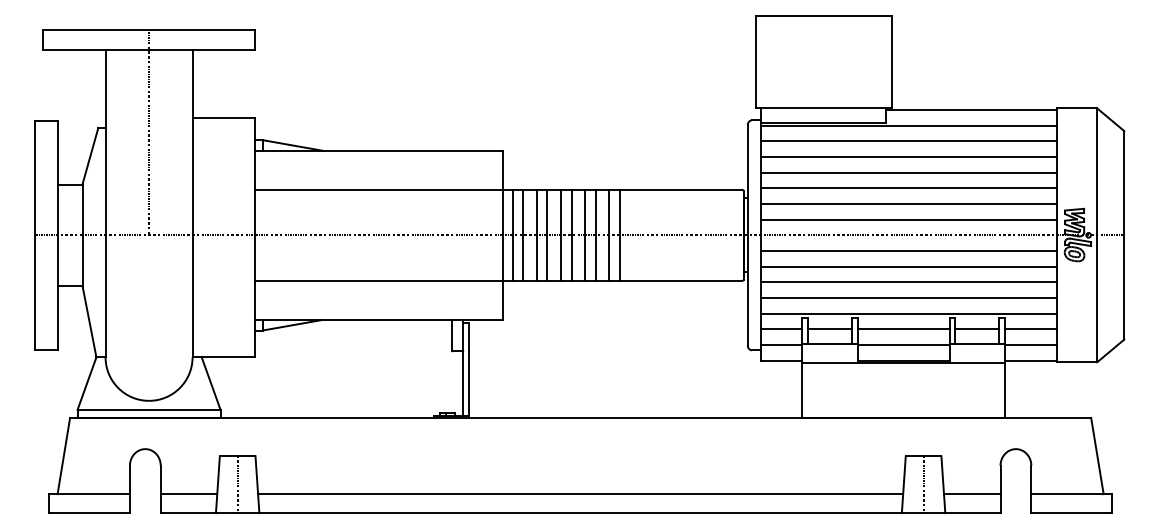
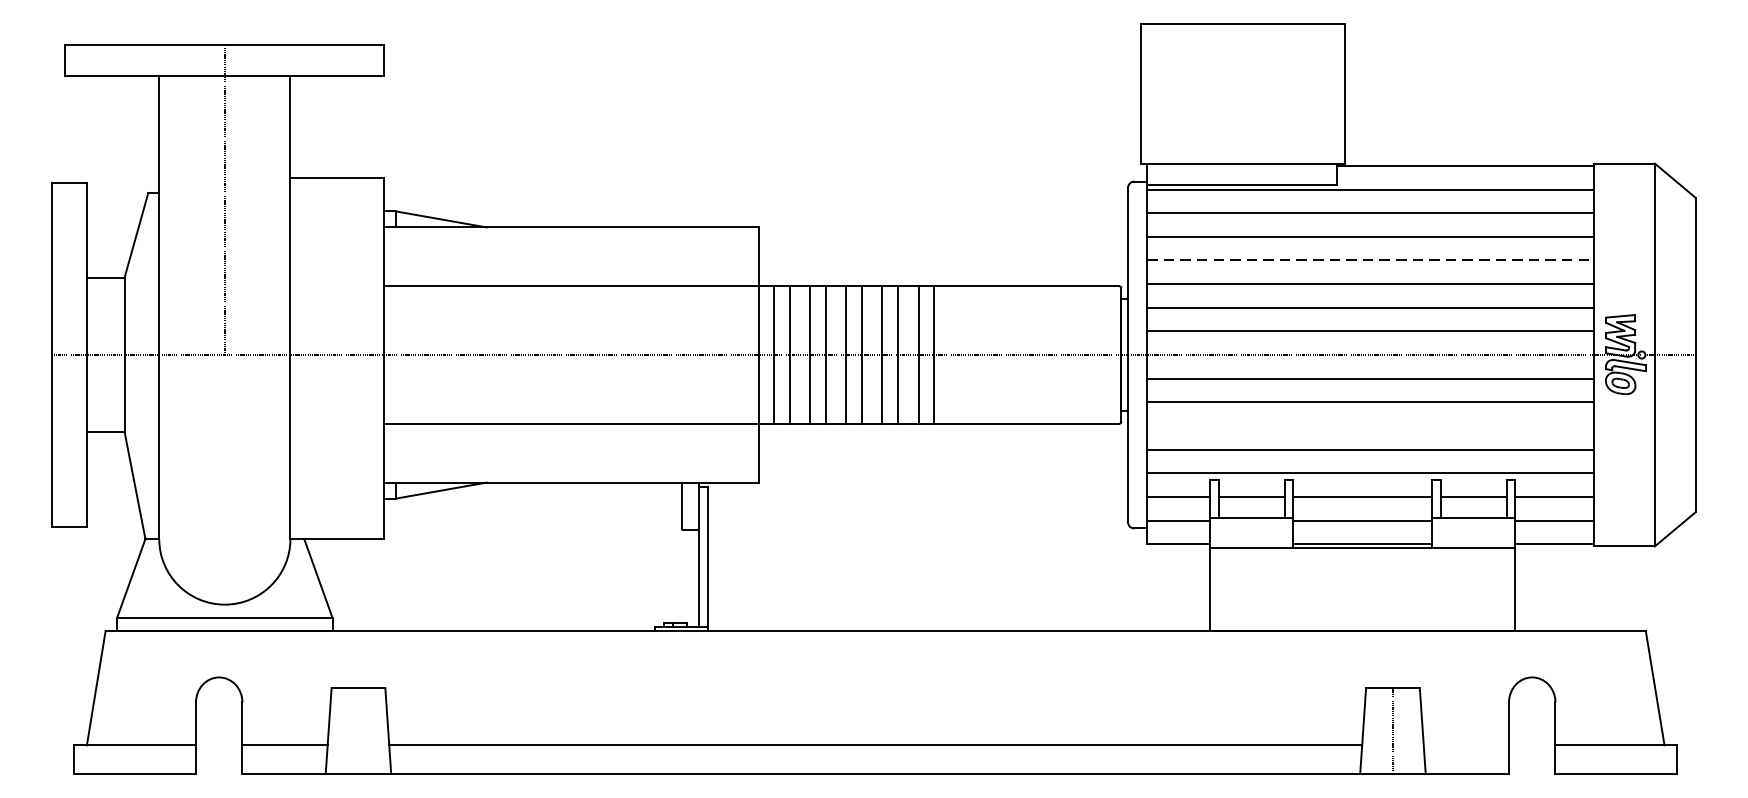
line: (909, 172) -> (1371, 260), solid -> dashed
line: (908, 282) -> (1370, 426), removed
line: (237, 484) -> (358, 730), removed
line: (972, 494) -> (1466, 745), removed

